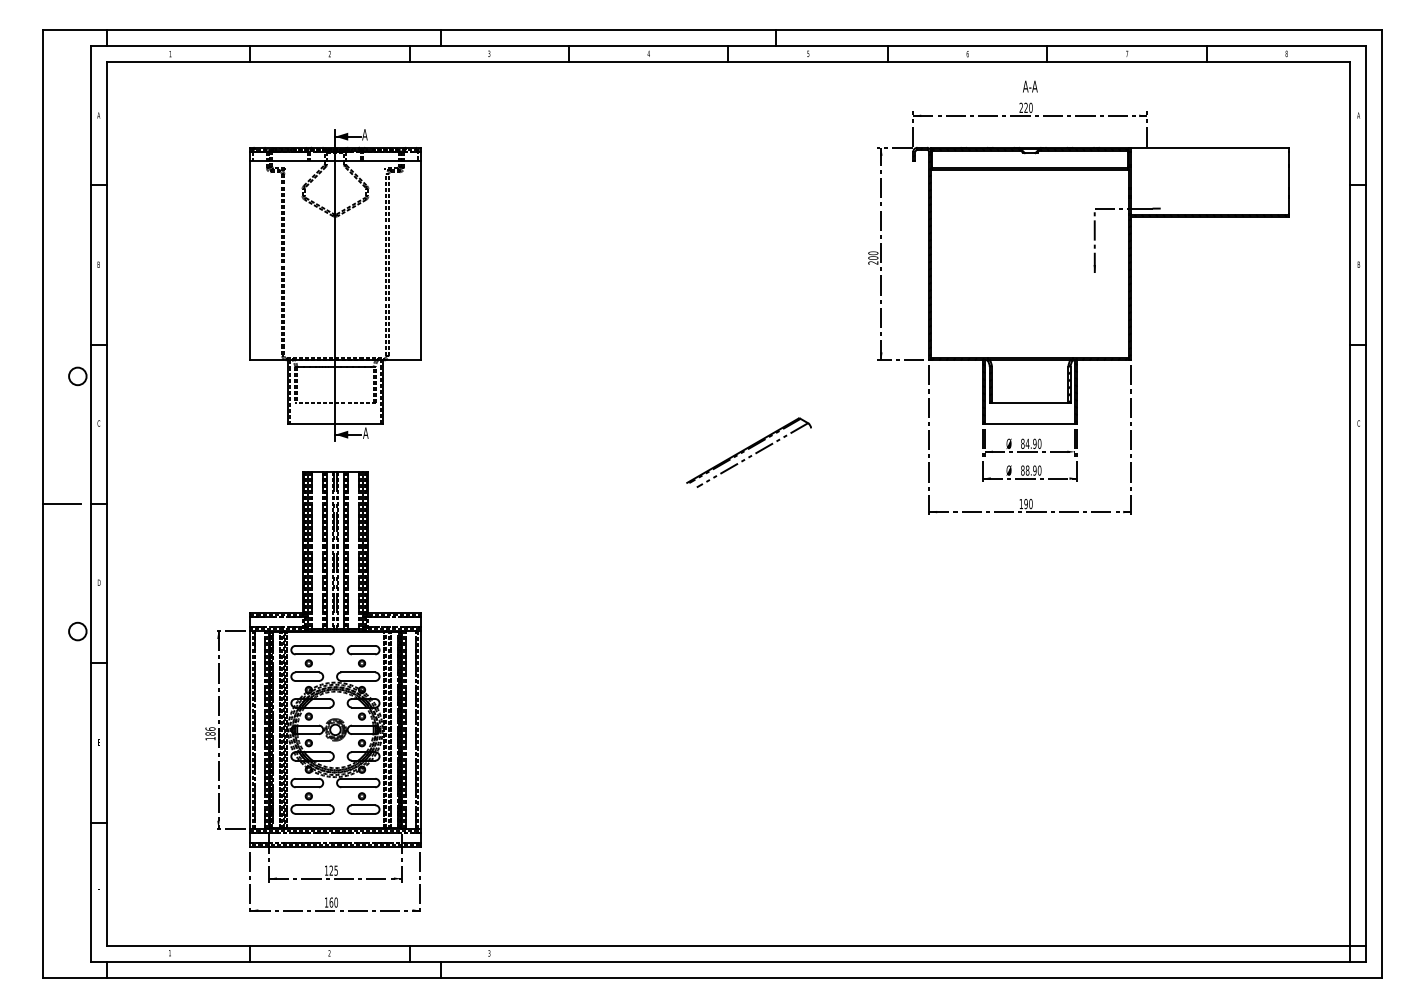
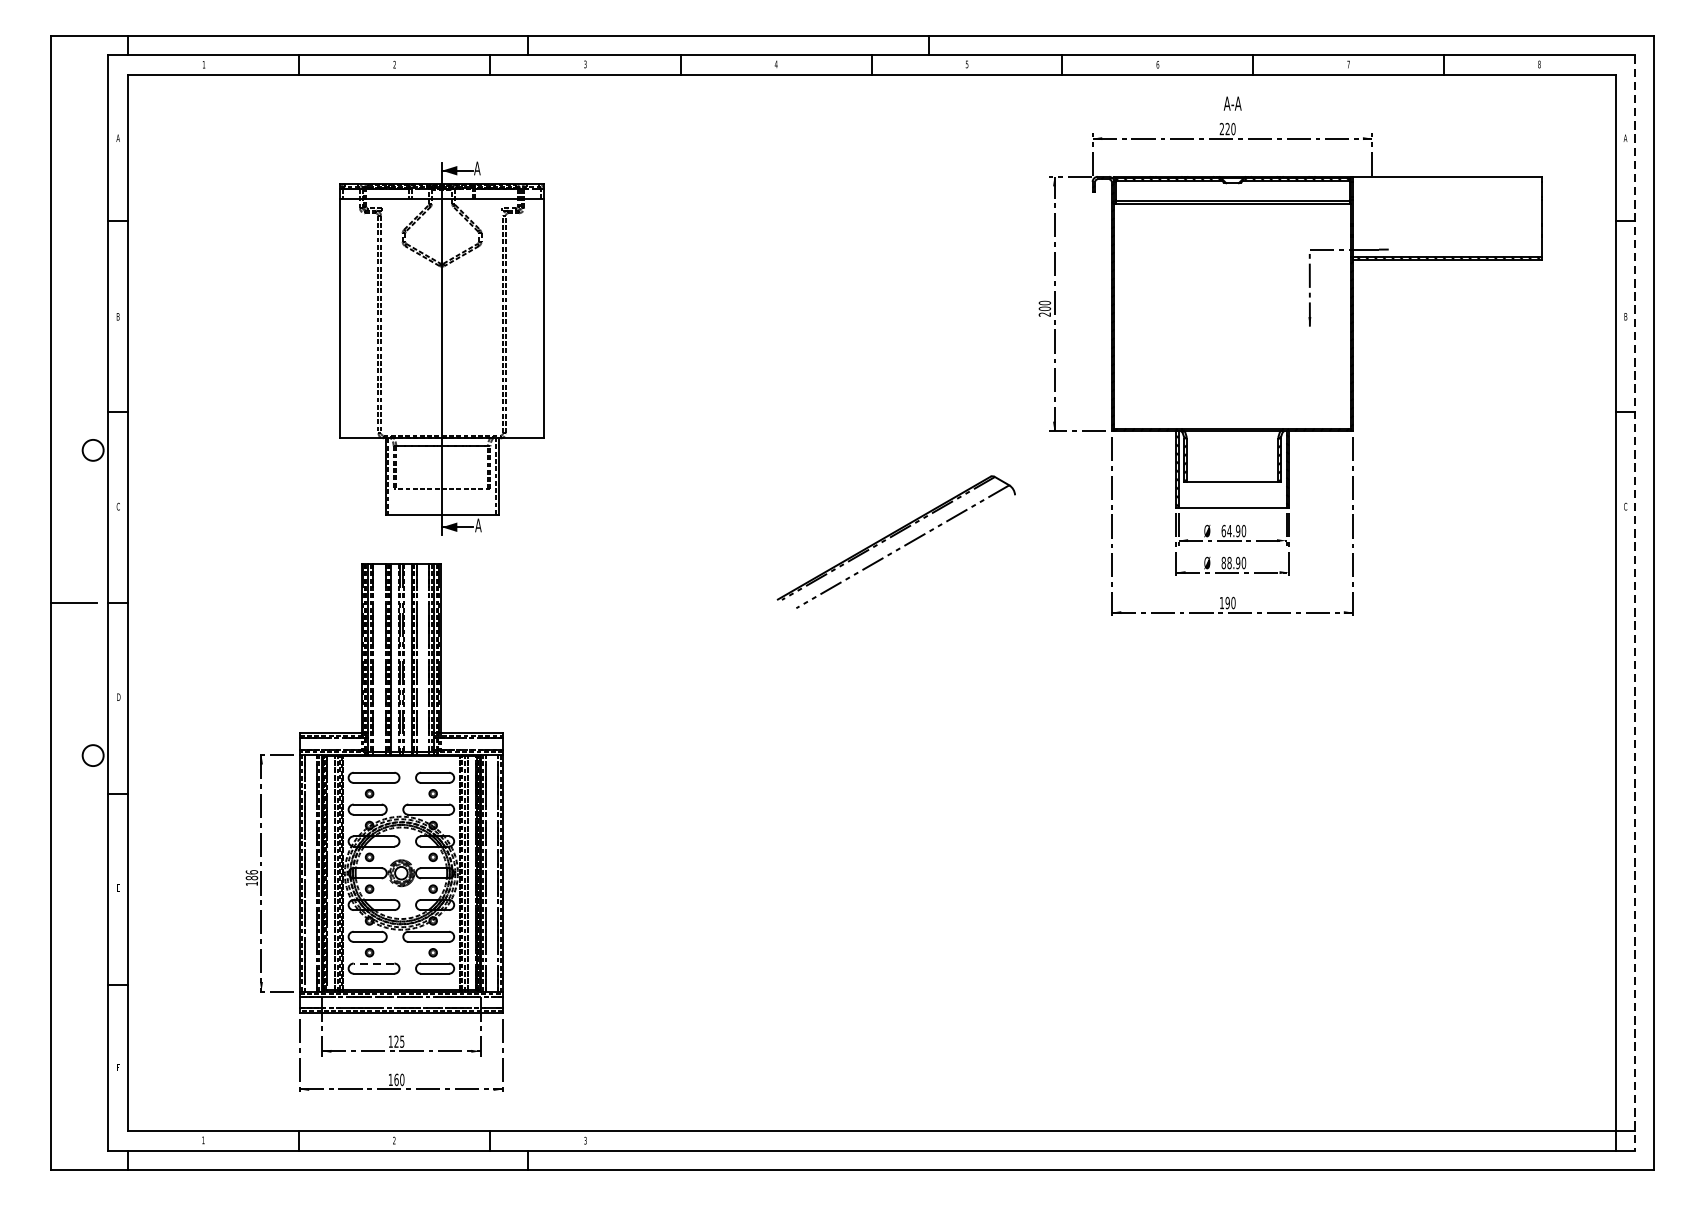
part: (335, 285) -> (442, 348), moved
text: (1022, 443) -> (1223, 530), 84.90 -> 64.90
part: (748, 452) -> (895, 541), size x1.6
line: (1366, 504) -> (1634, 603), solid -> dashed
line: (312, 805) -> (373, 963), solid -> dashed

